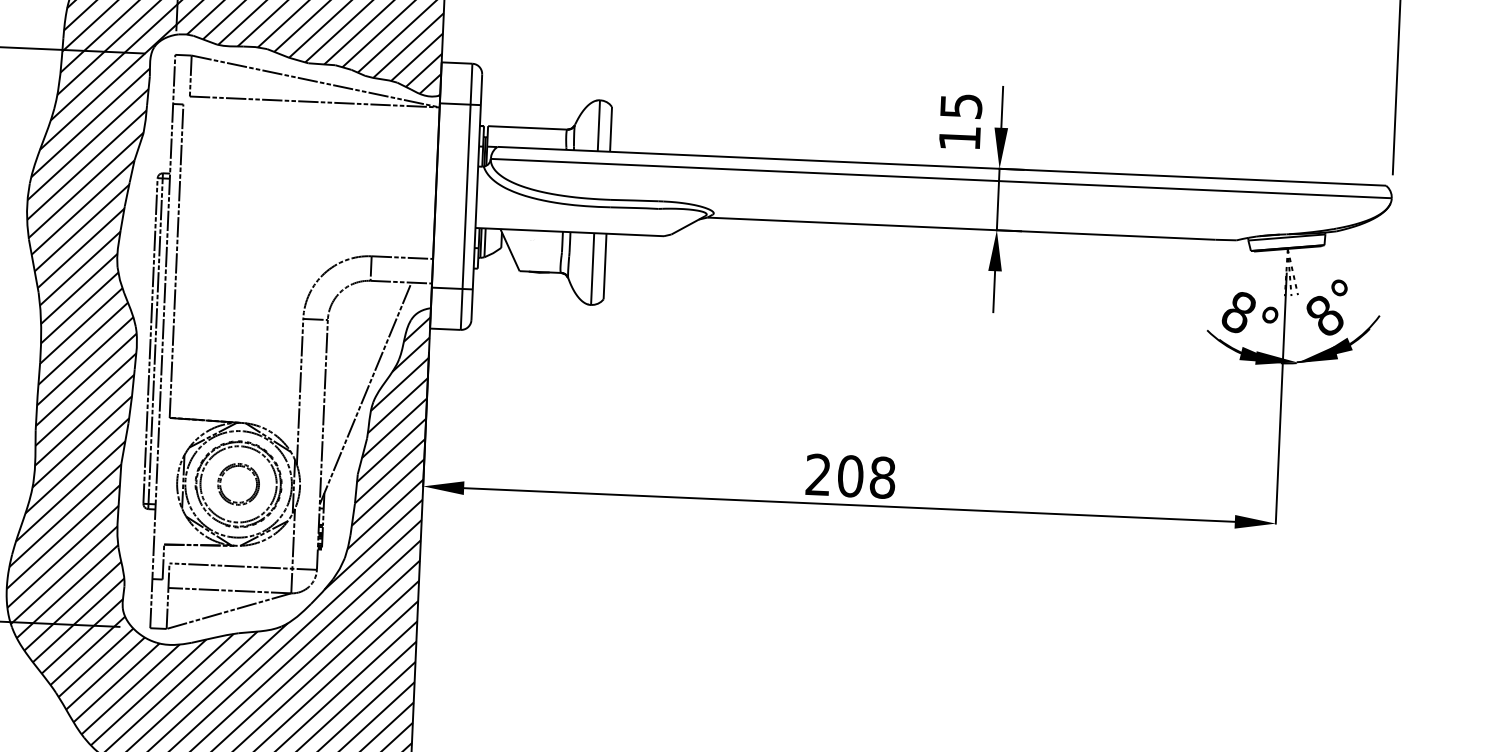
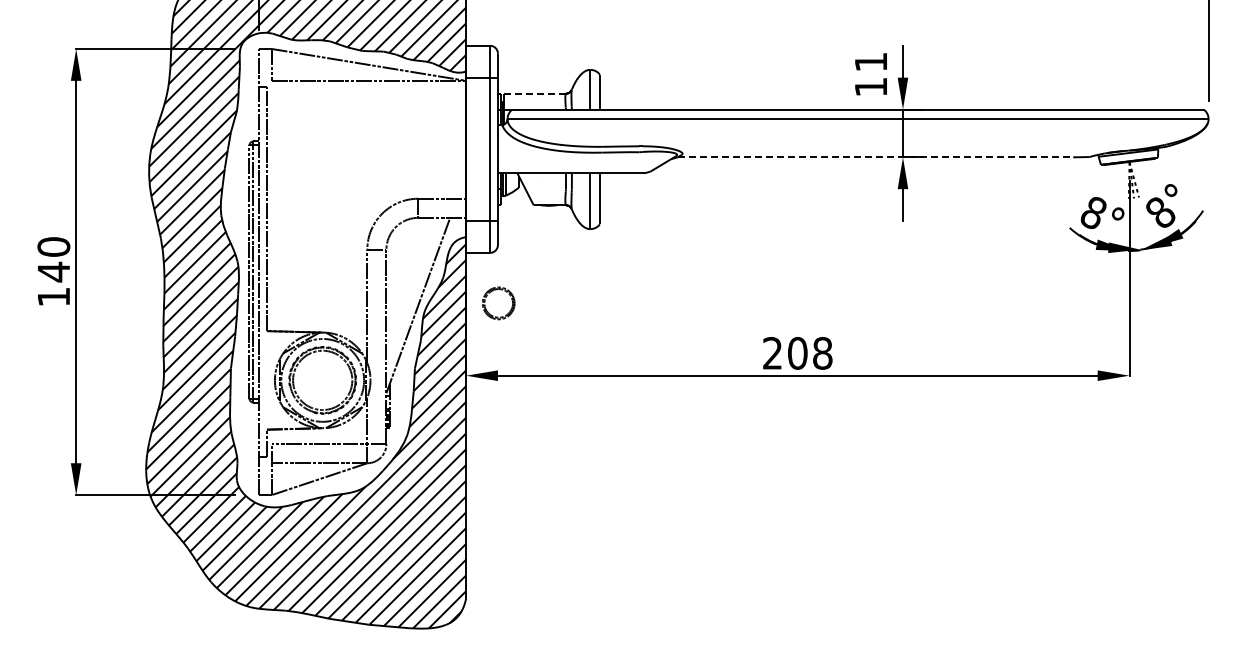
text: (961, 106) -> (871, 62), 15 -> 11
line: (528, 127) -> (535, 93), solid -> dashed
line: (961, 228) -> (875, 157), solid -> dashed
part: (225, 494) -> (488, 311), moved

